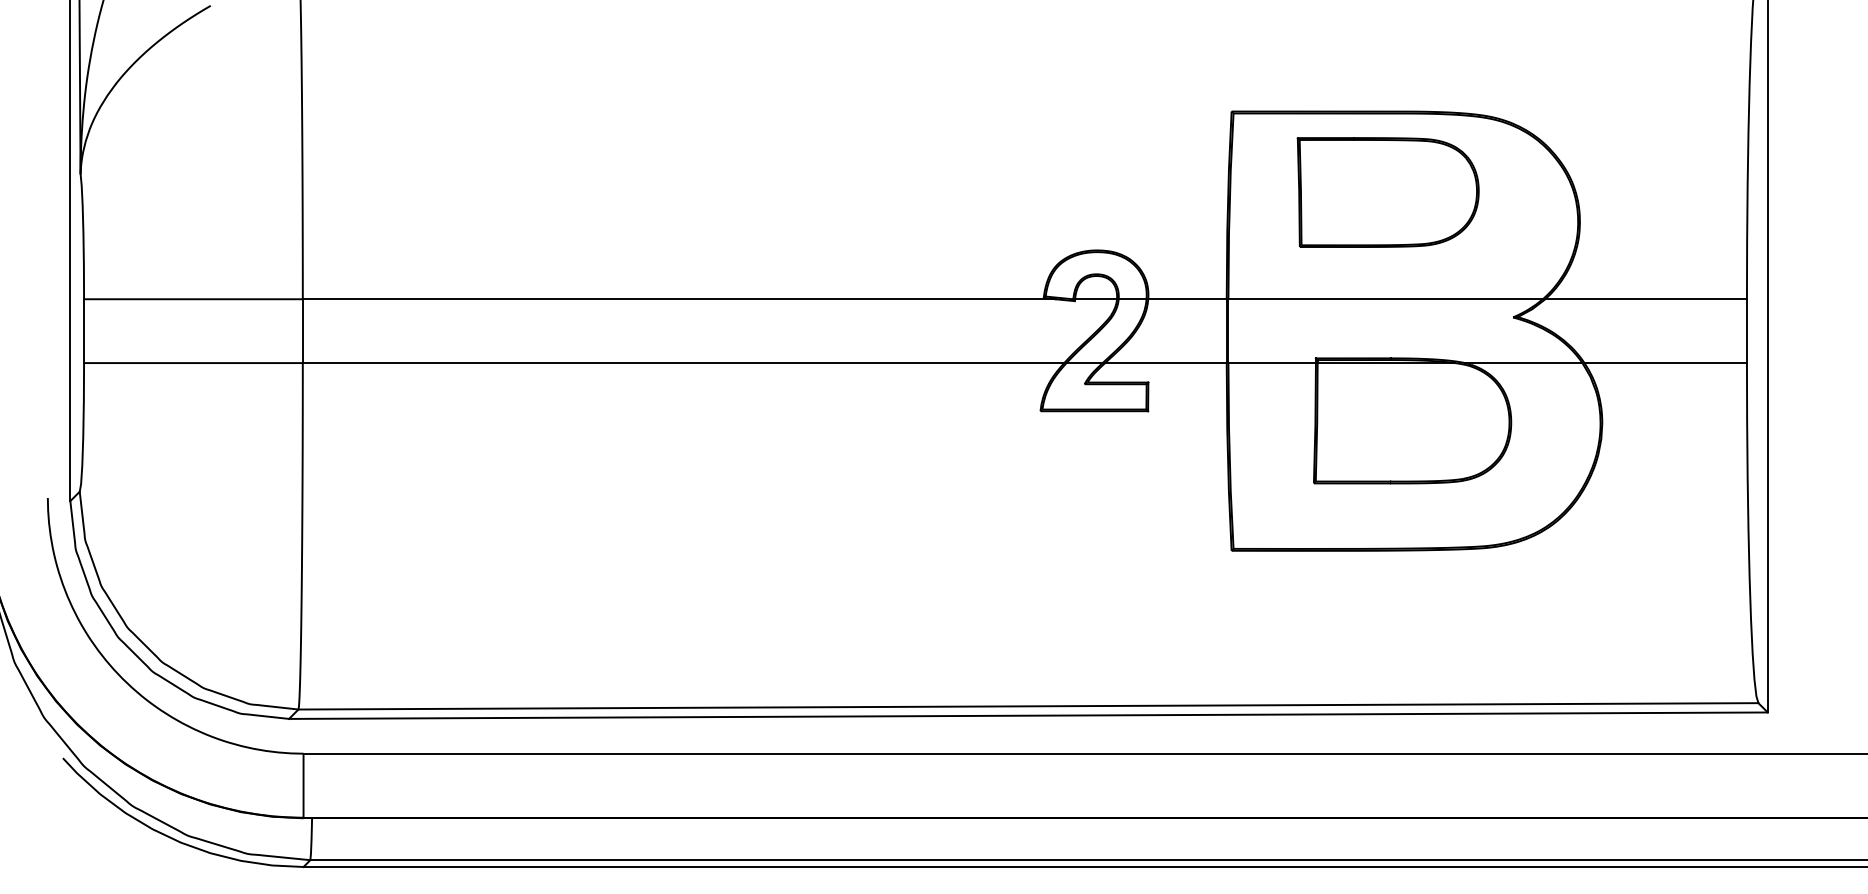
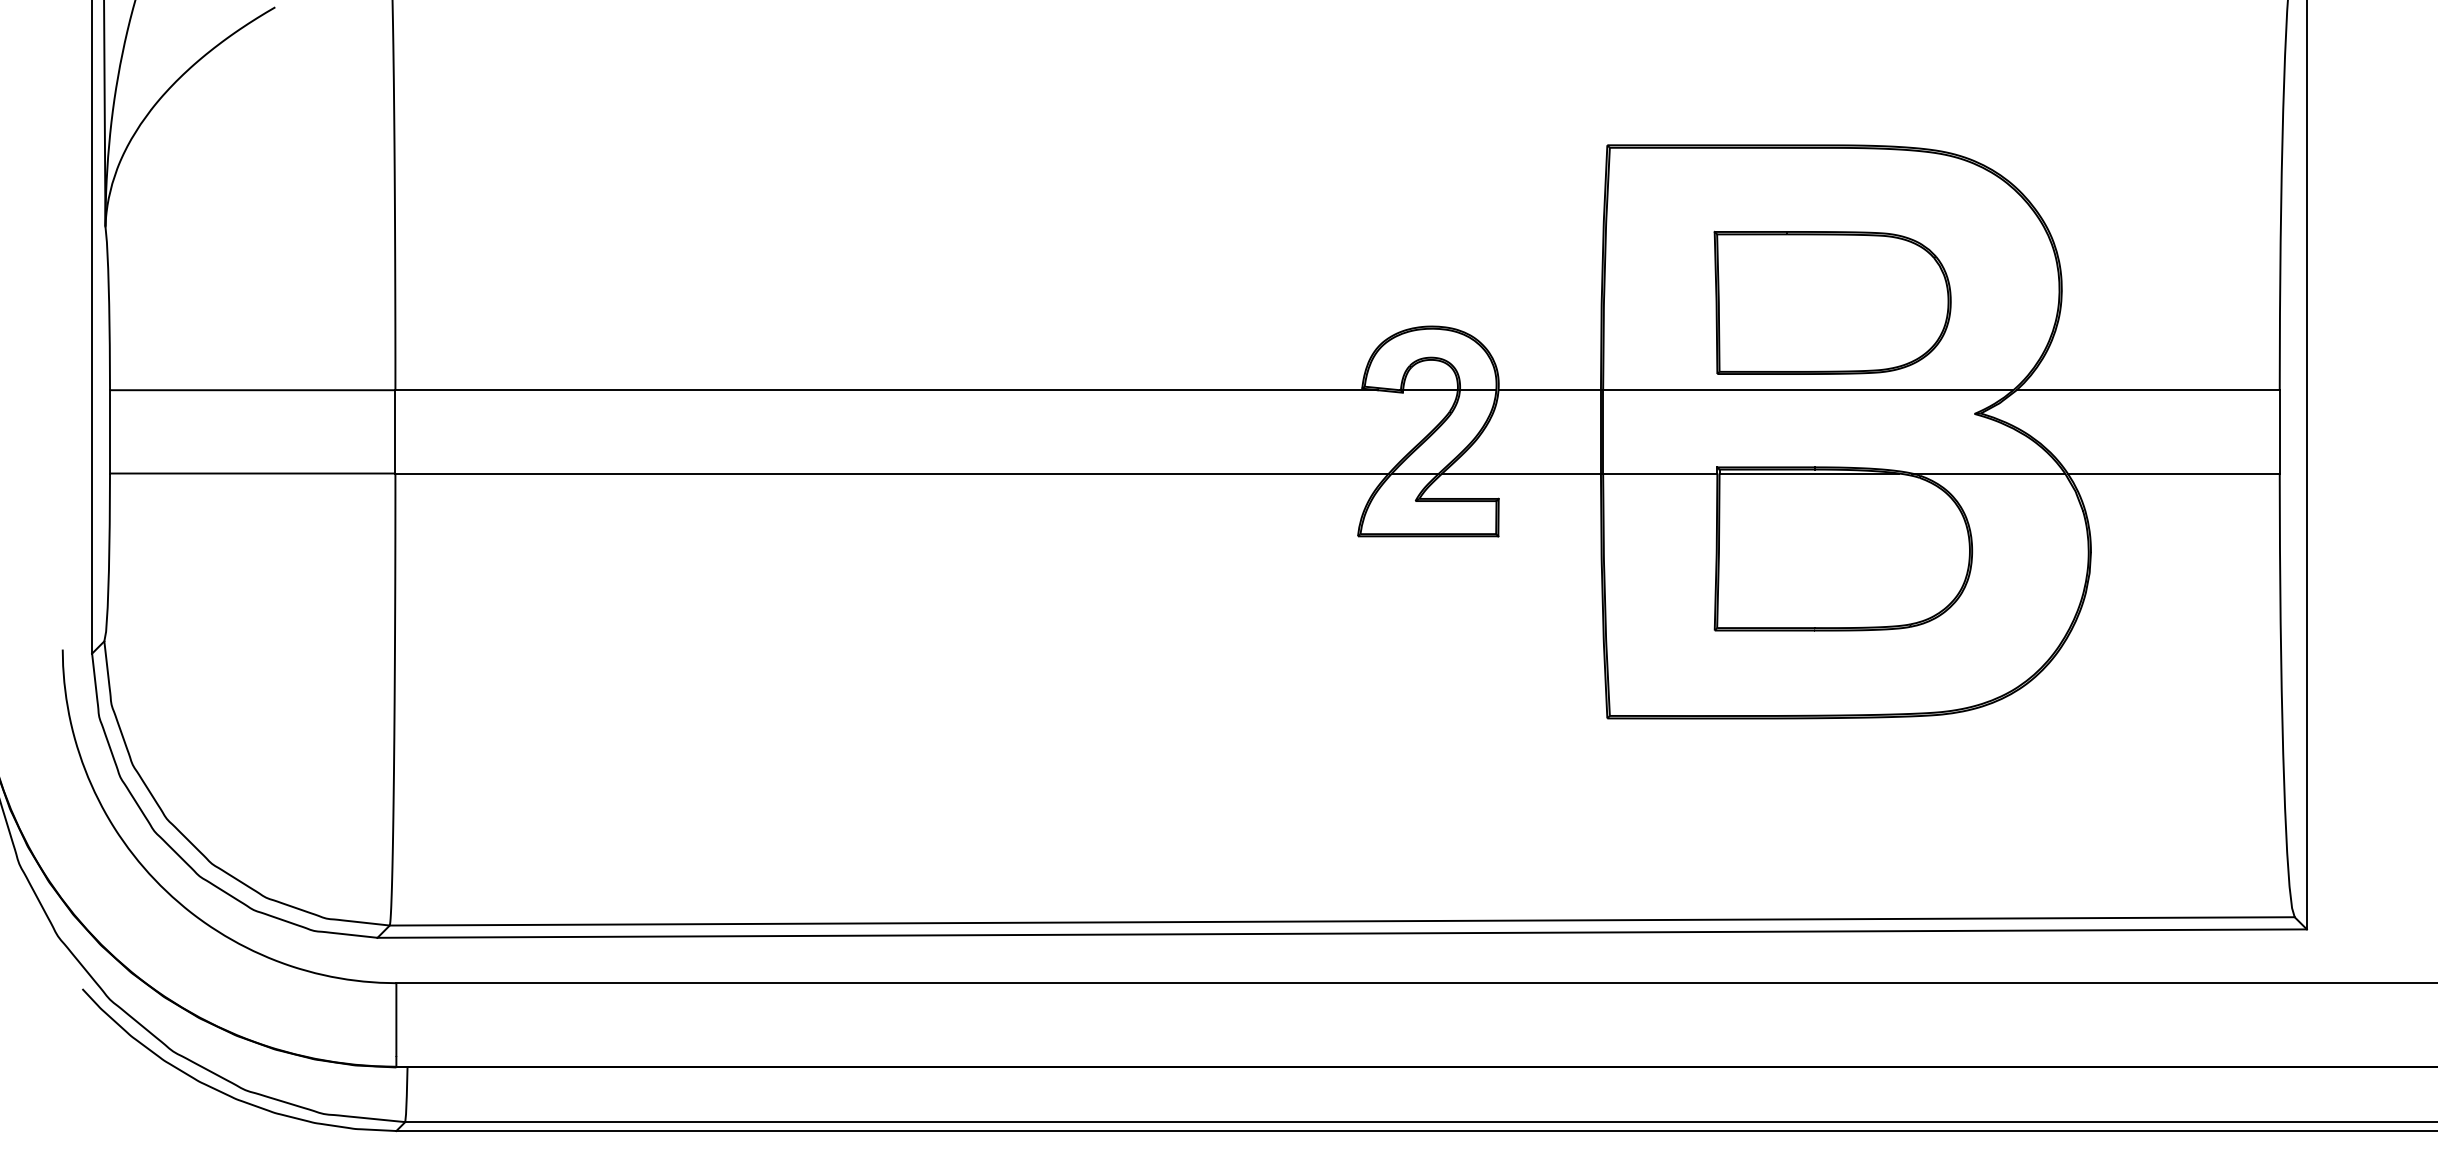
part: (1388, 192) -> (1832, 302), moved

